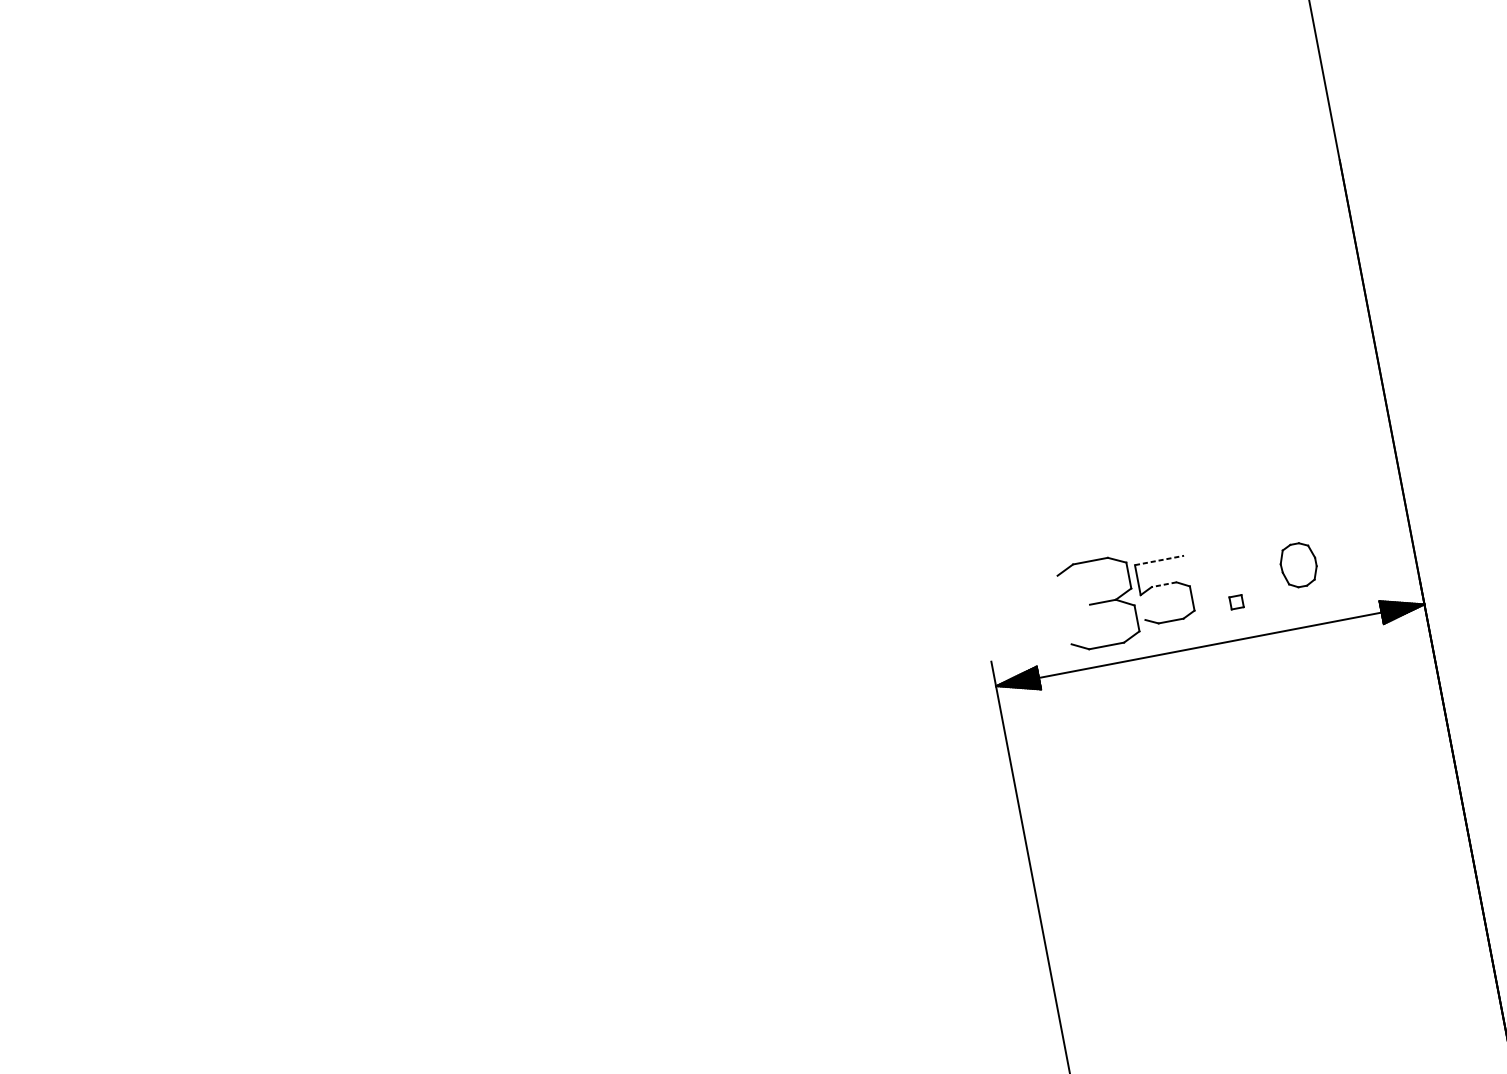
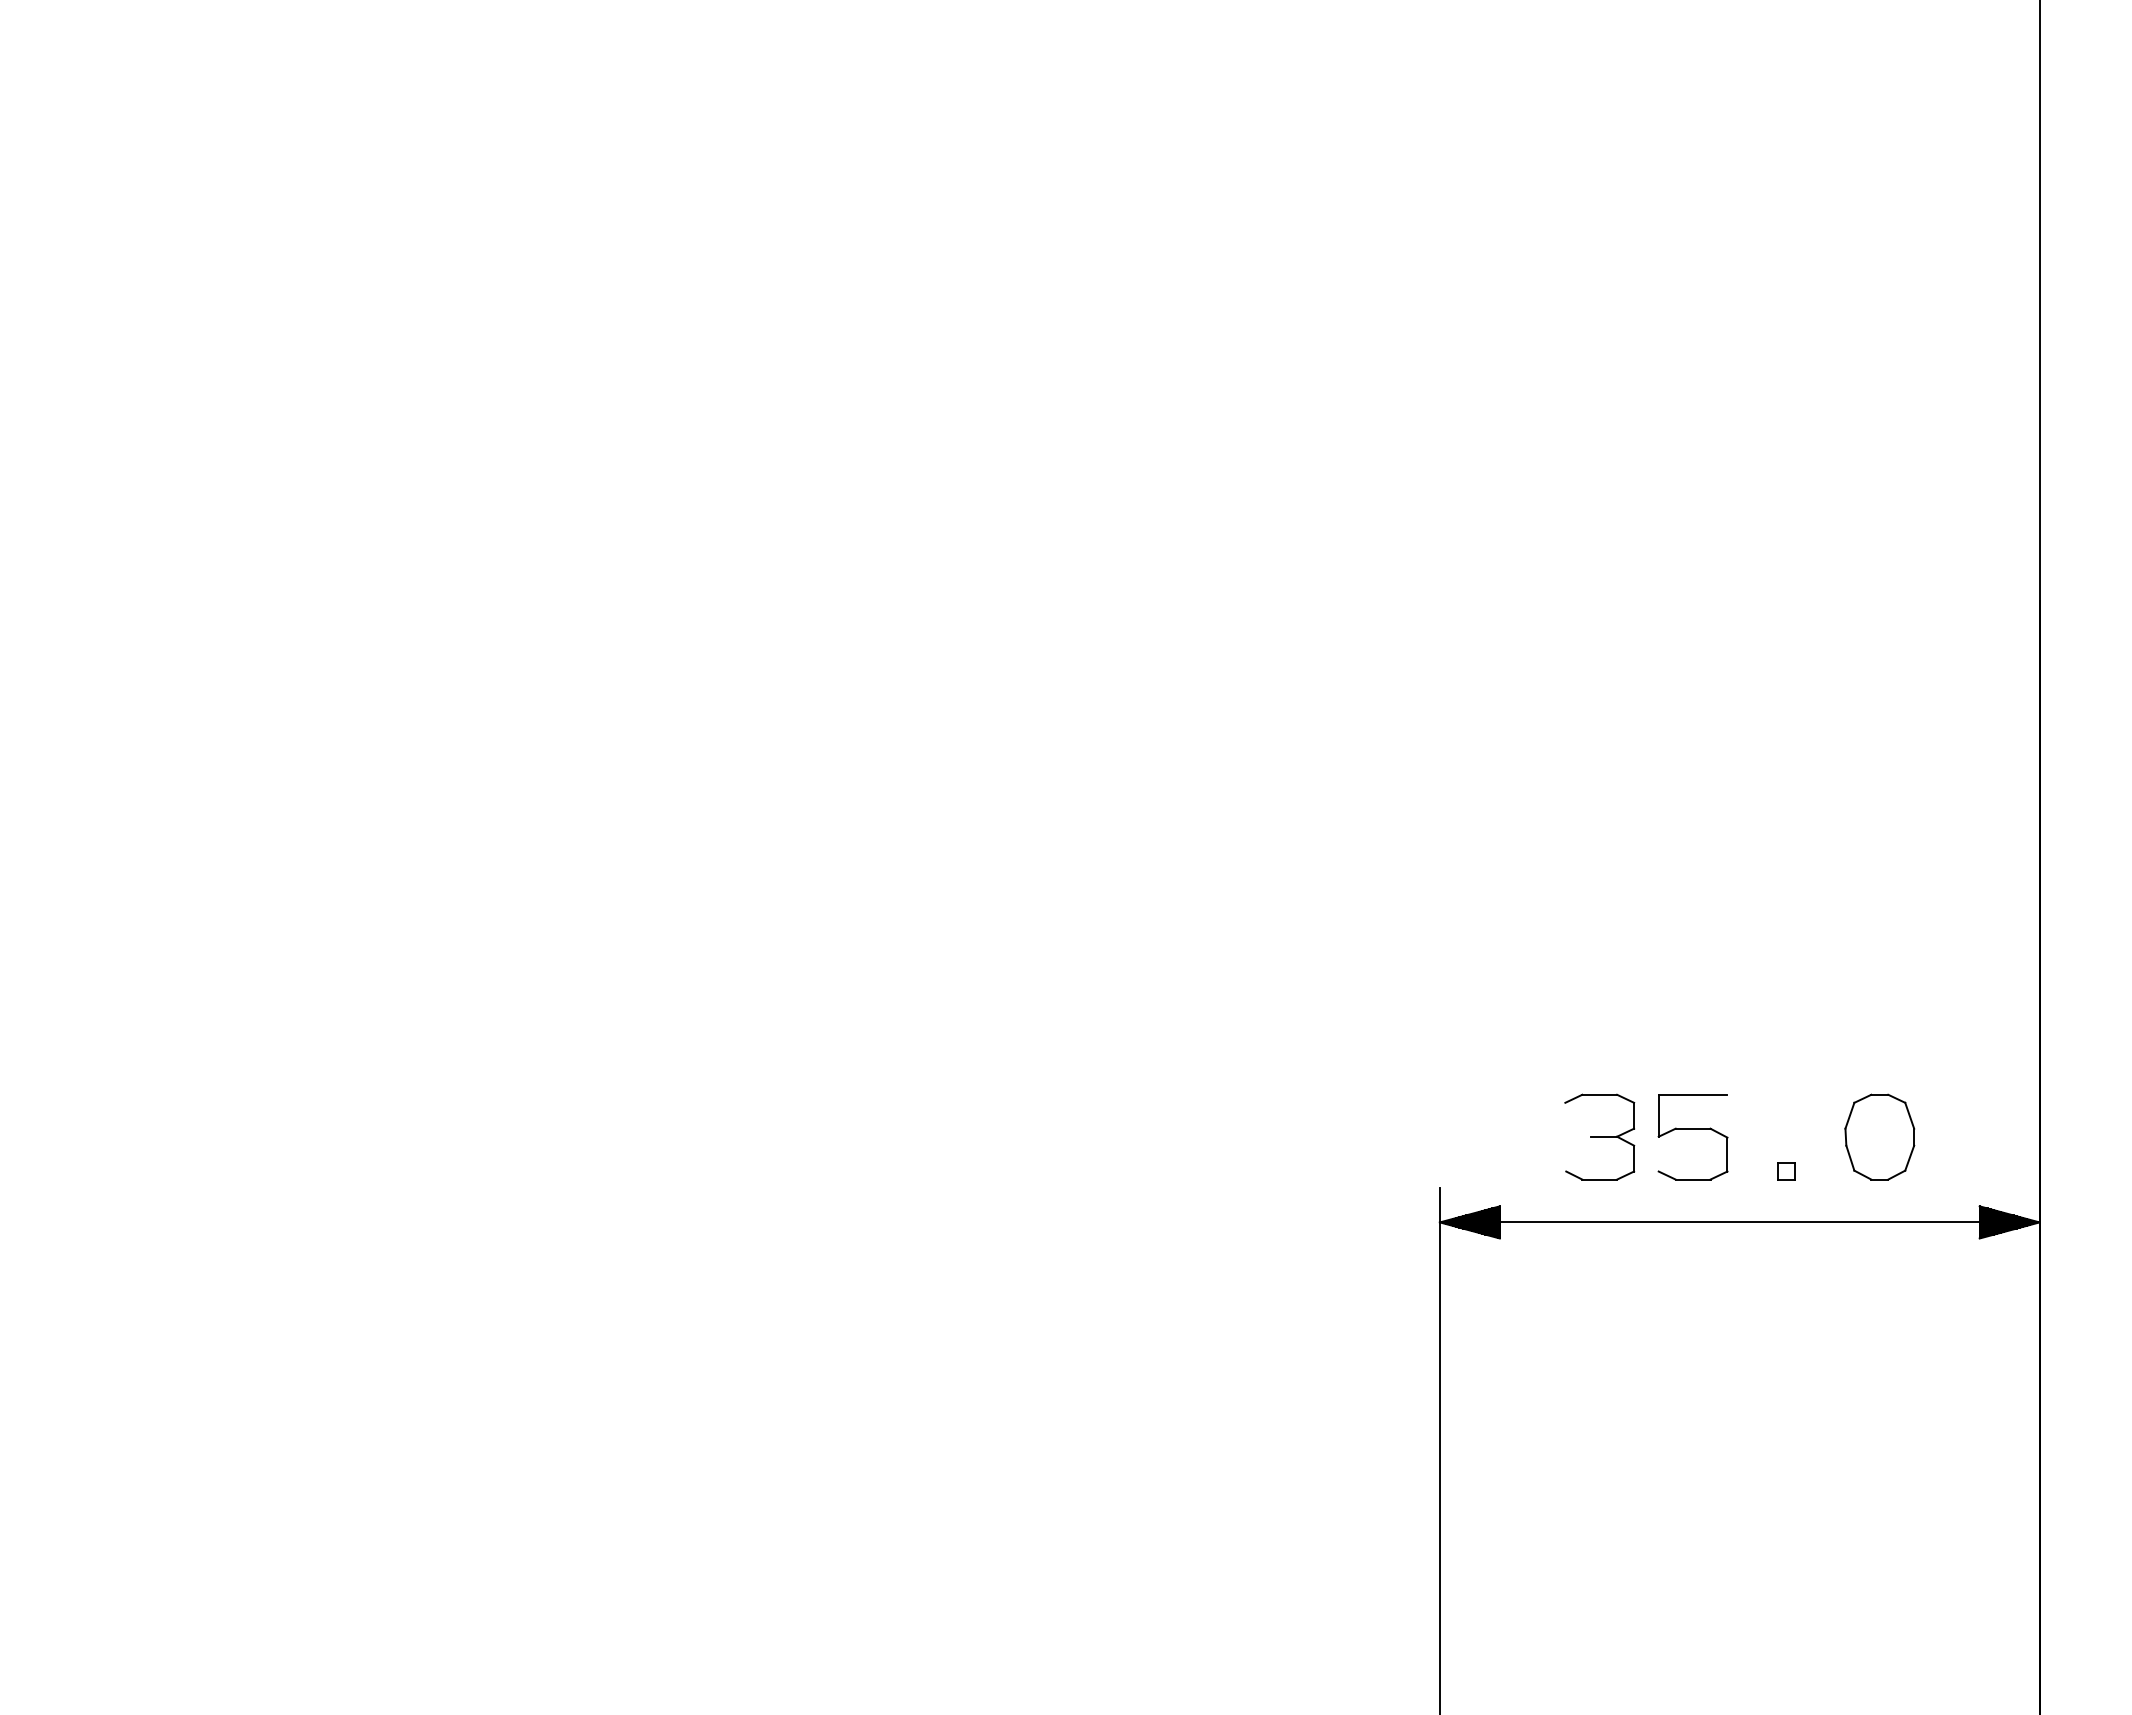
line: (1159, 560) -> (1693, 1094), dashed -> solid
part: (1298, 564) -> (1879, 1136), size x1.43
line: (1163, 584) -> (1692, 1128), dashed -> solid
part: (1098, 603) -> (1599, 1136), size x0.71

